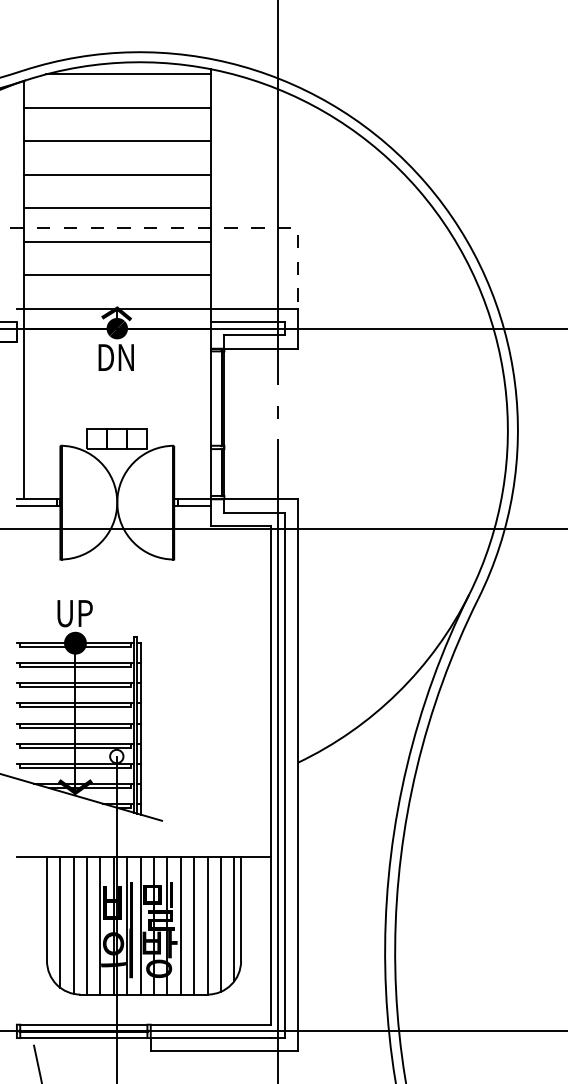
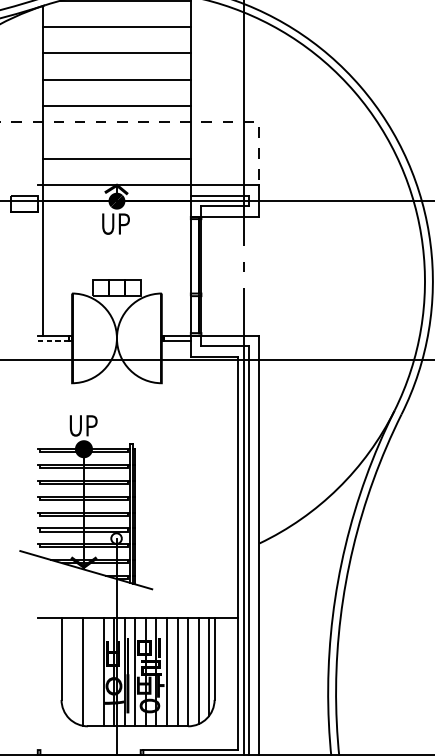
line: (117, 241) -> (117, 132), removed
text: (115, 357) -> (115, 223), DN -> UP
line: (36, 506) -> (53, 341), solid -> dashed
line: (60, 922) -> (72, 669), removed
line: (87, 925) -> (93, 671), removed
line: (83, 1024) -> (90, 749), removed

